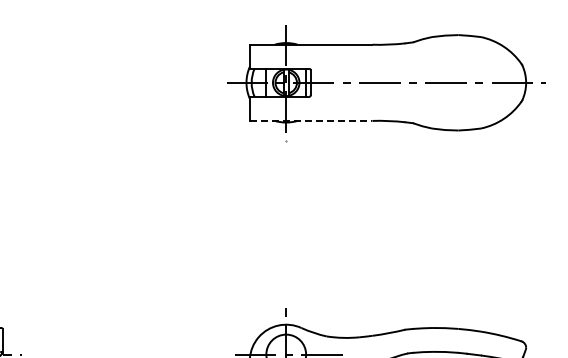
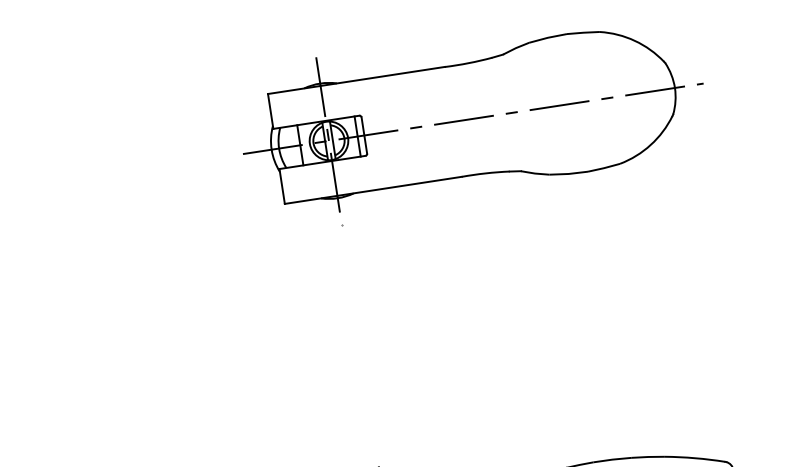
line: (311, 120) -> (373, 189), dashed -> solid

